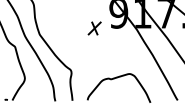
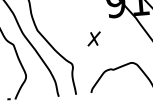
part: (94, 28) -> (93, 38), moved

